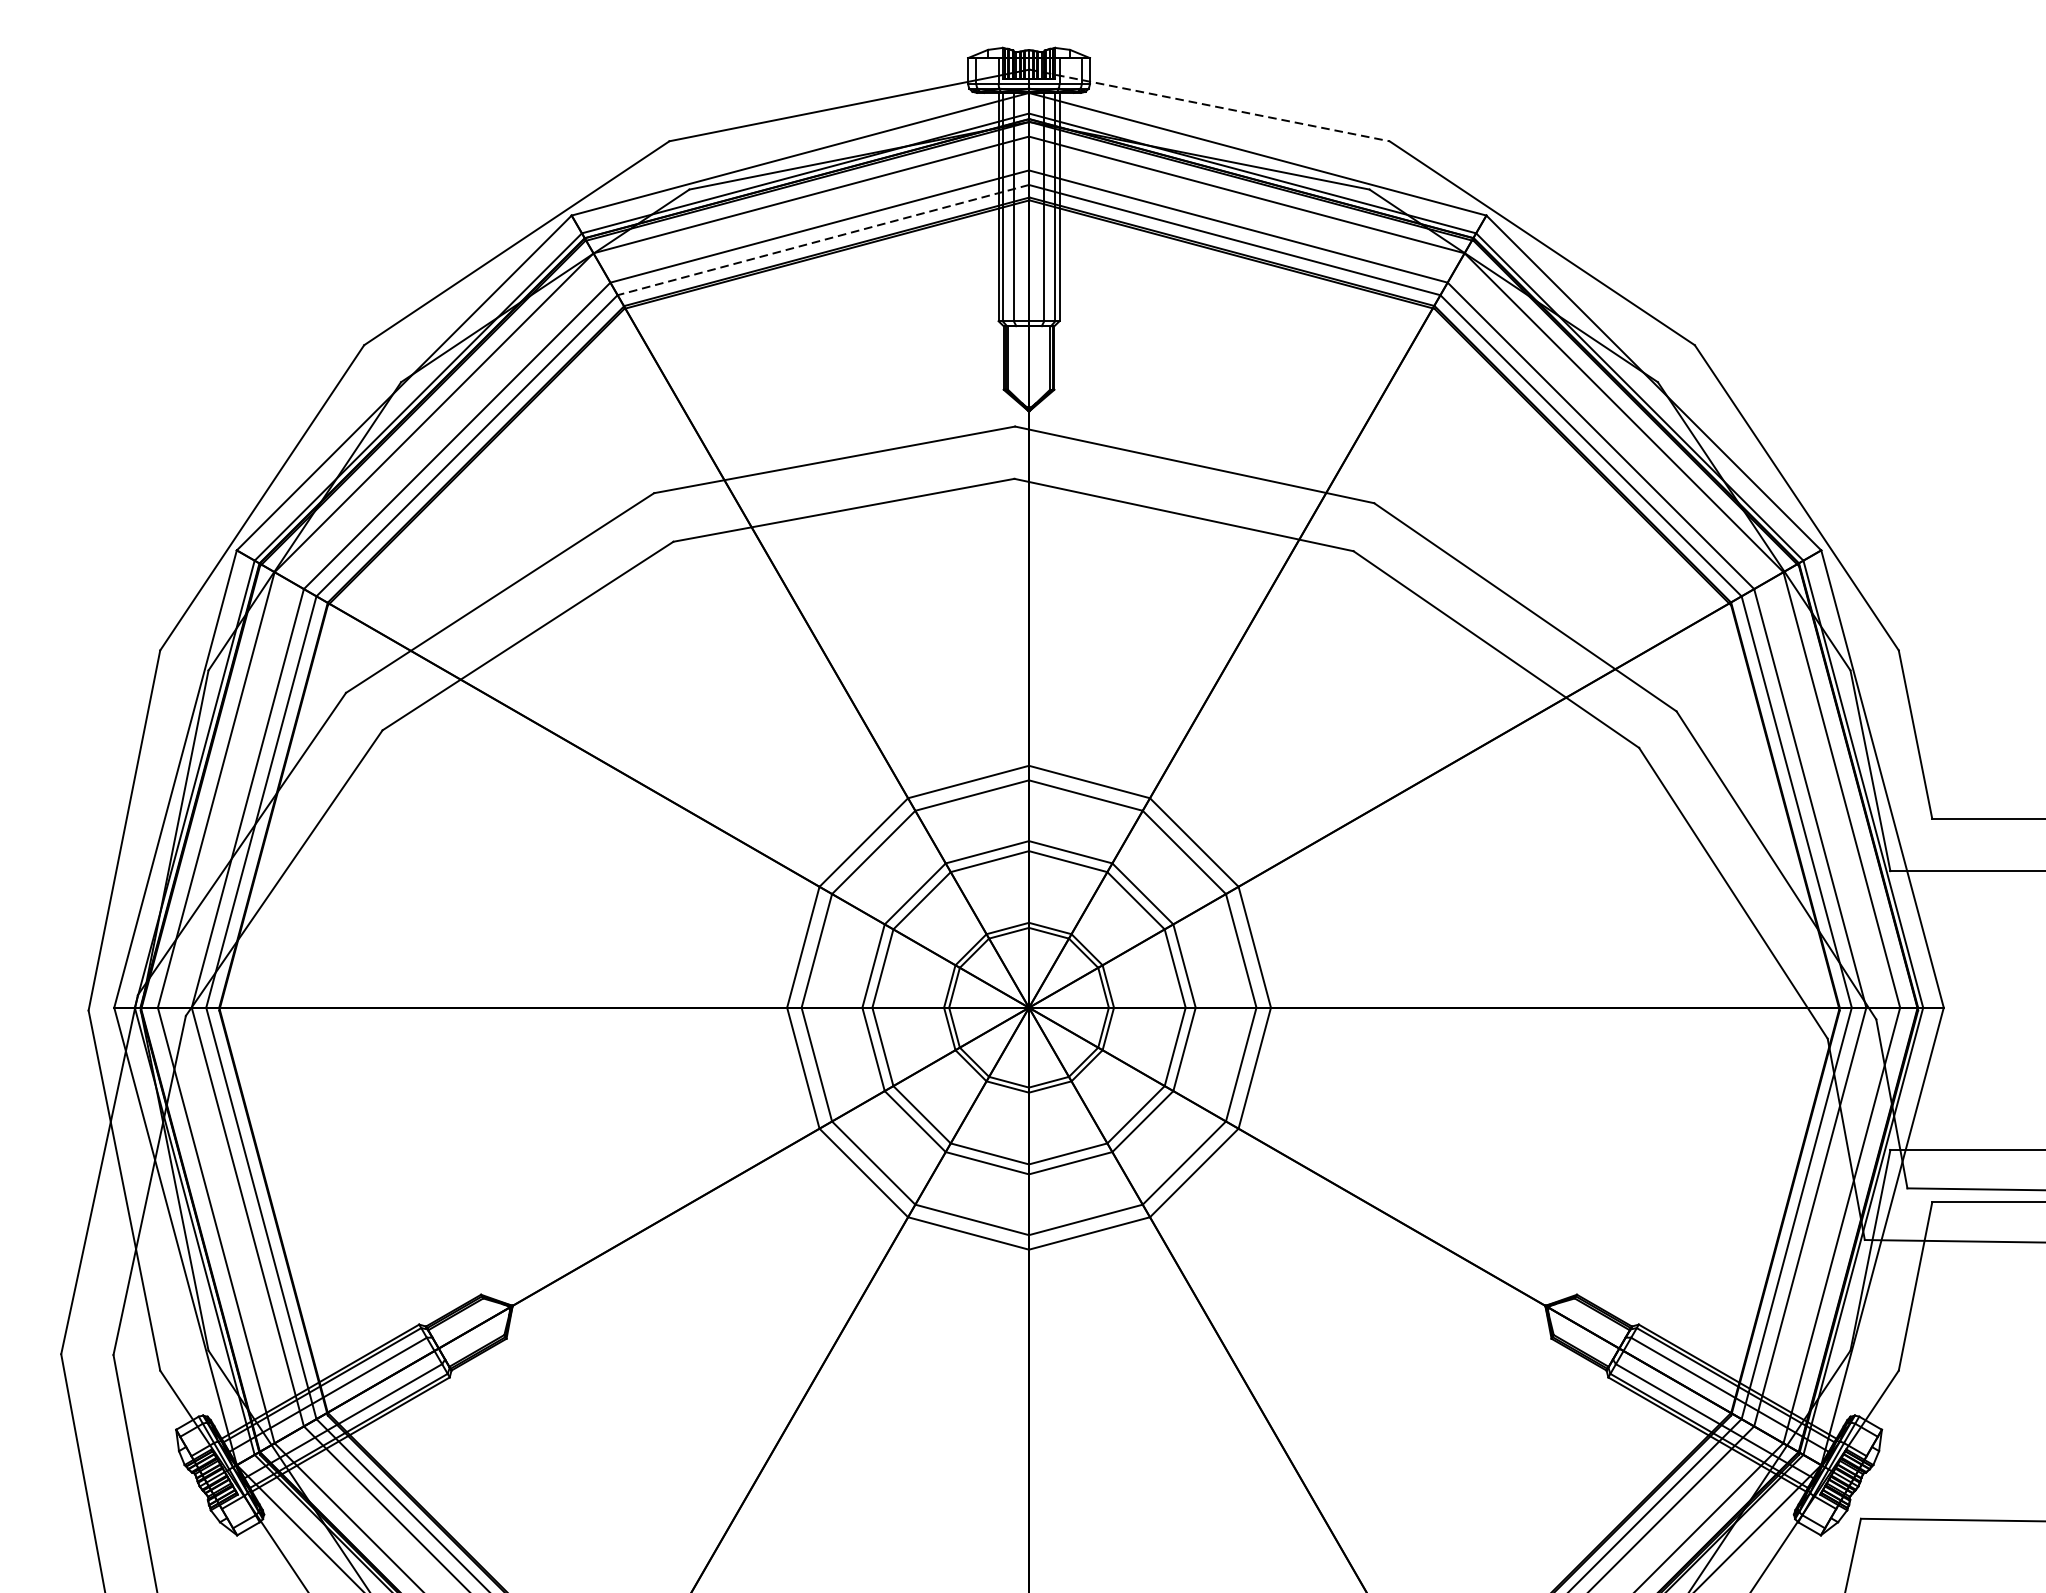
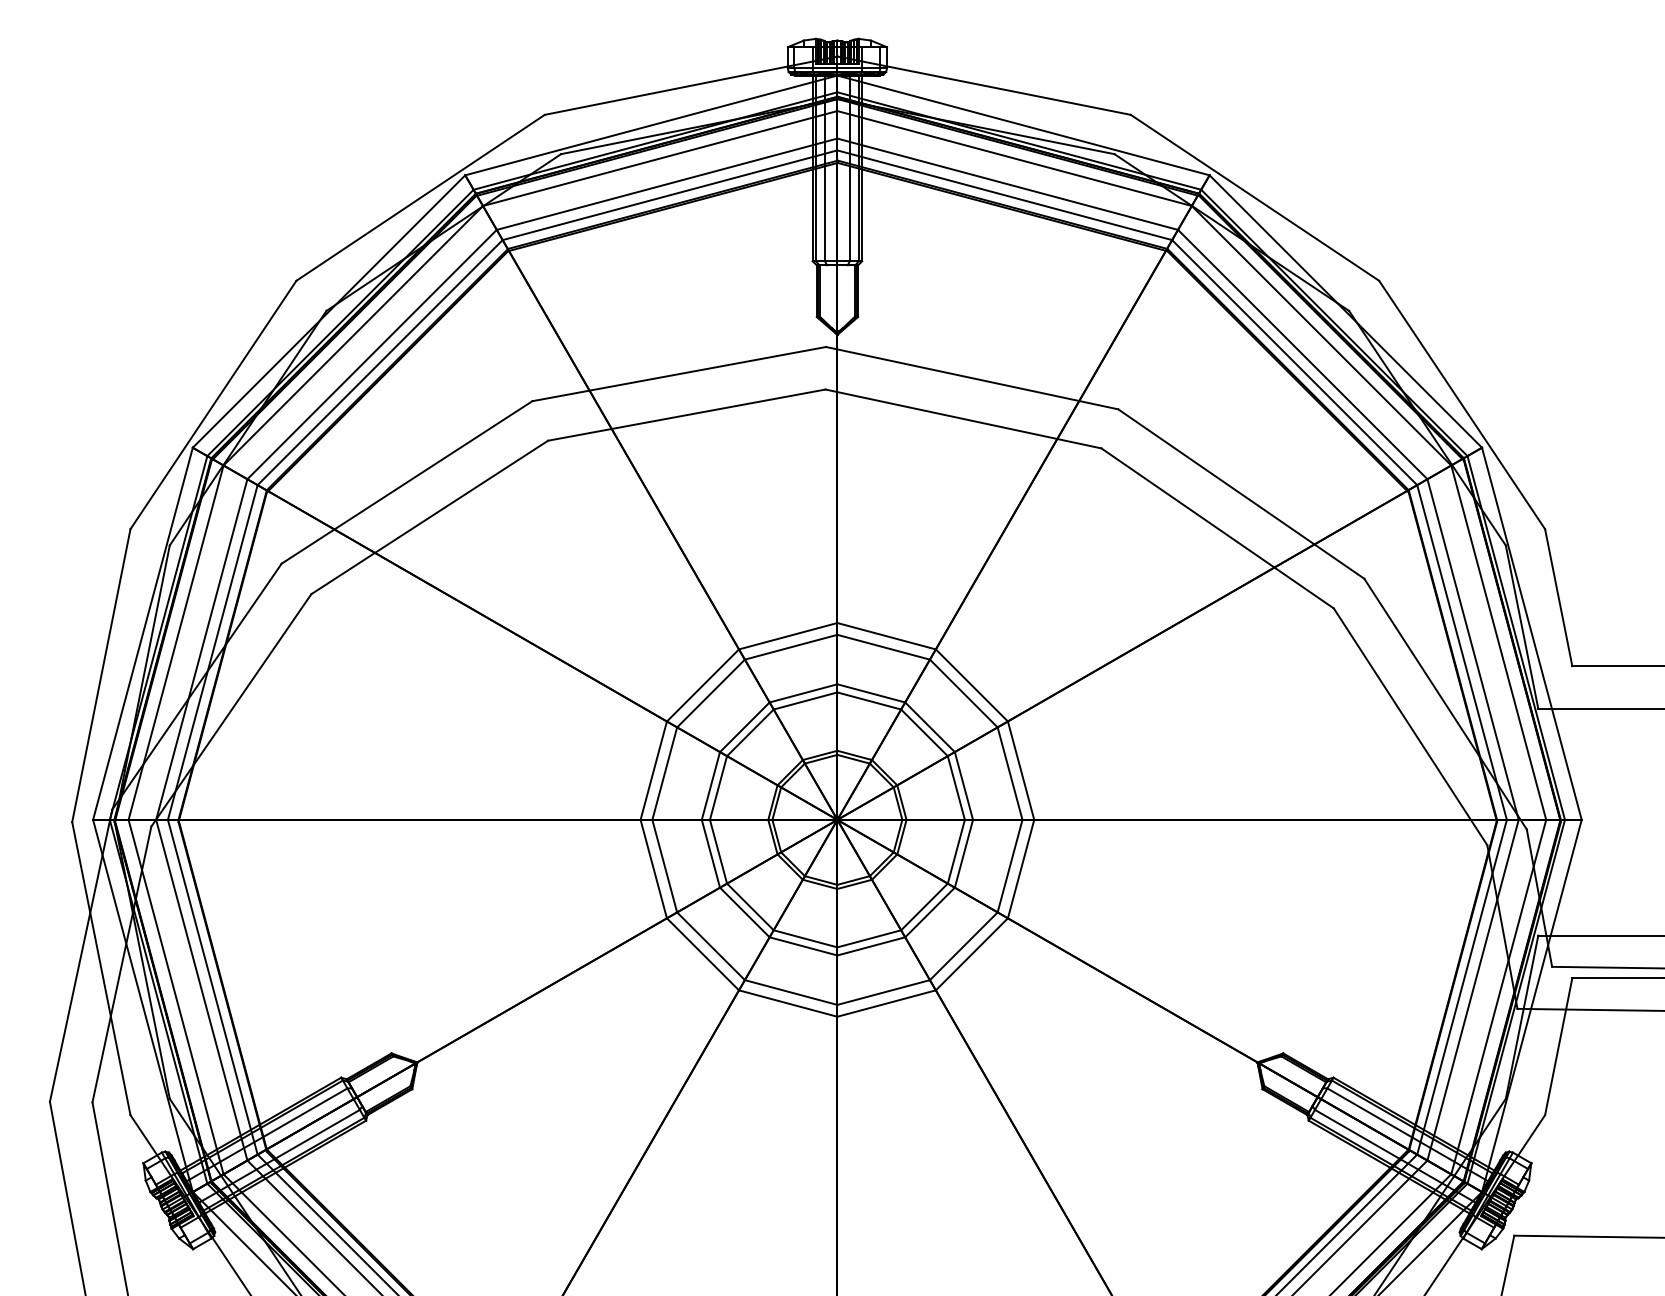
line: (1209, 105) -> (984, 85), dashed -> solid
line: (822, 240) -> (669, 195), dashed -> solid

